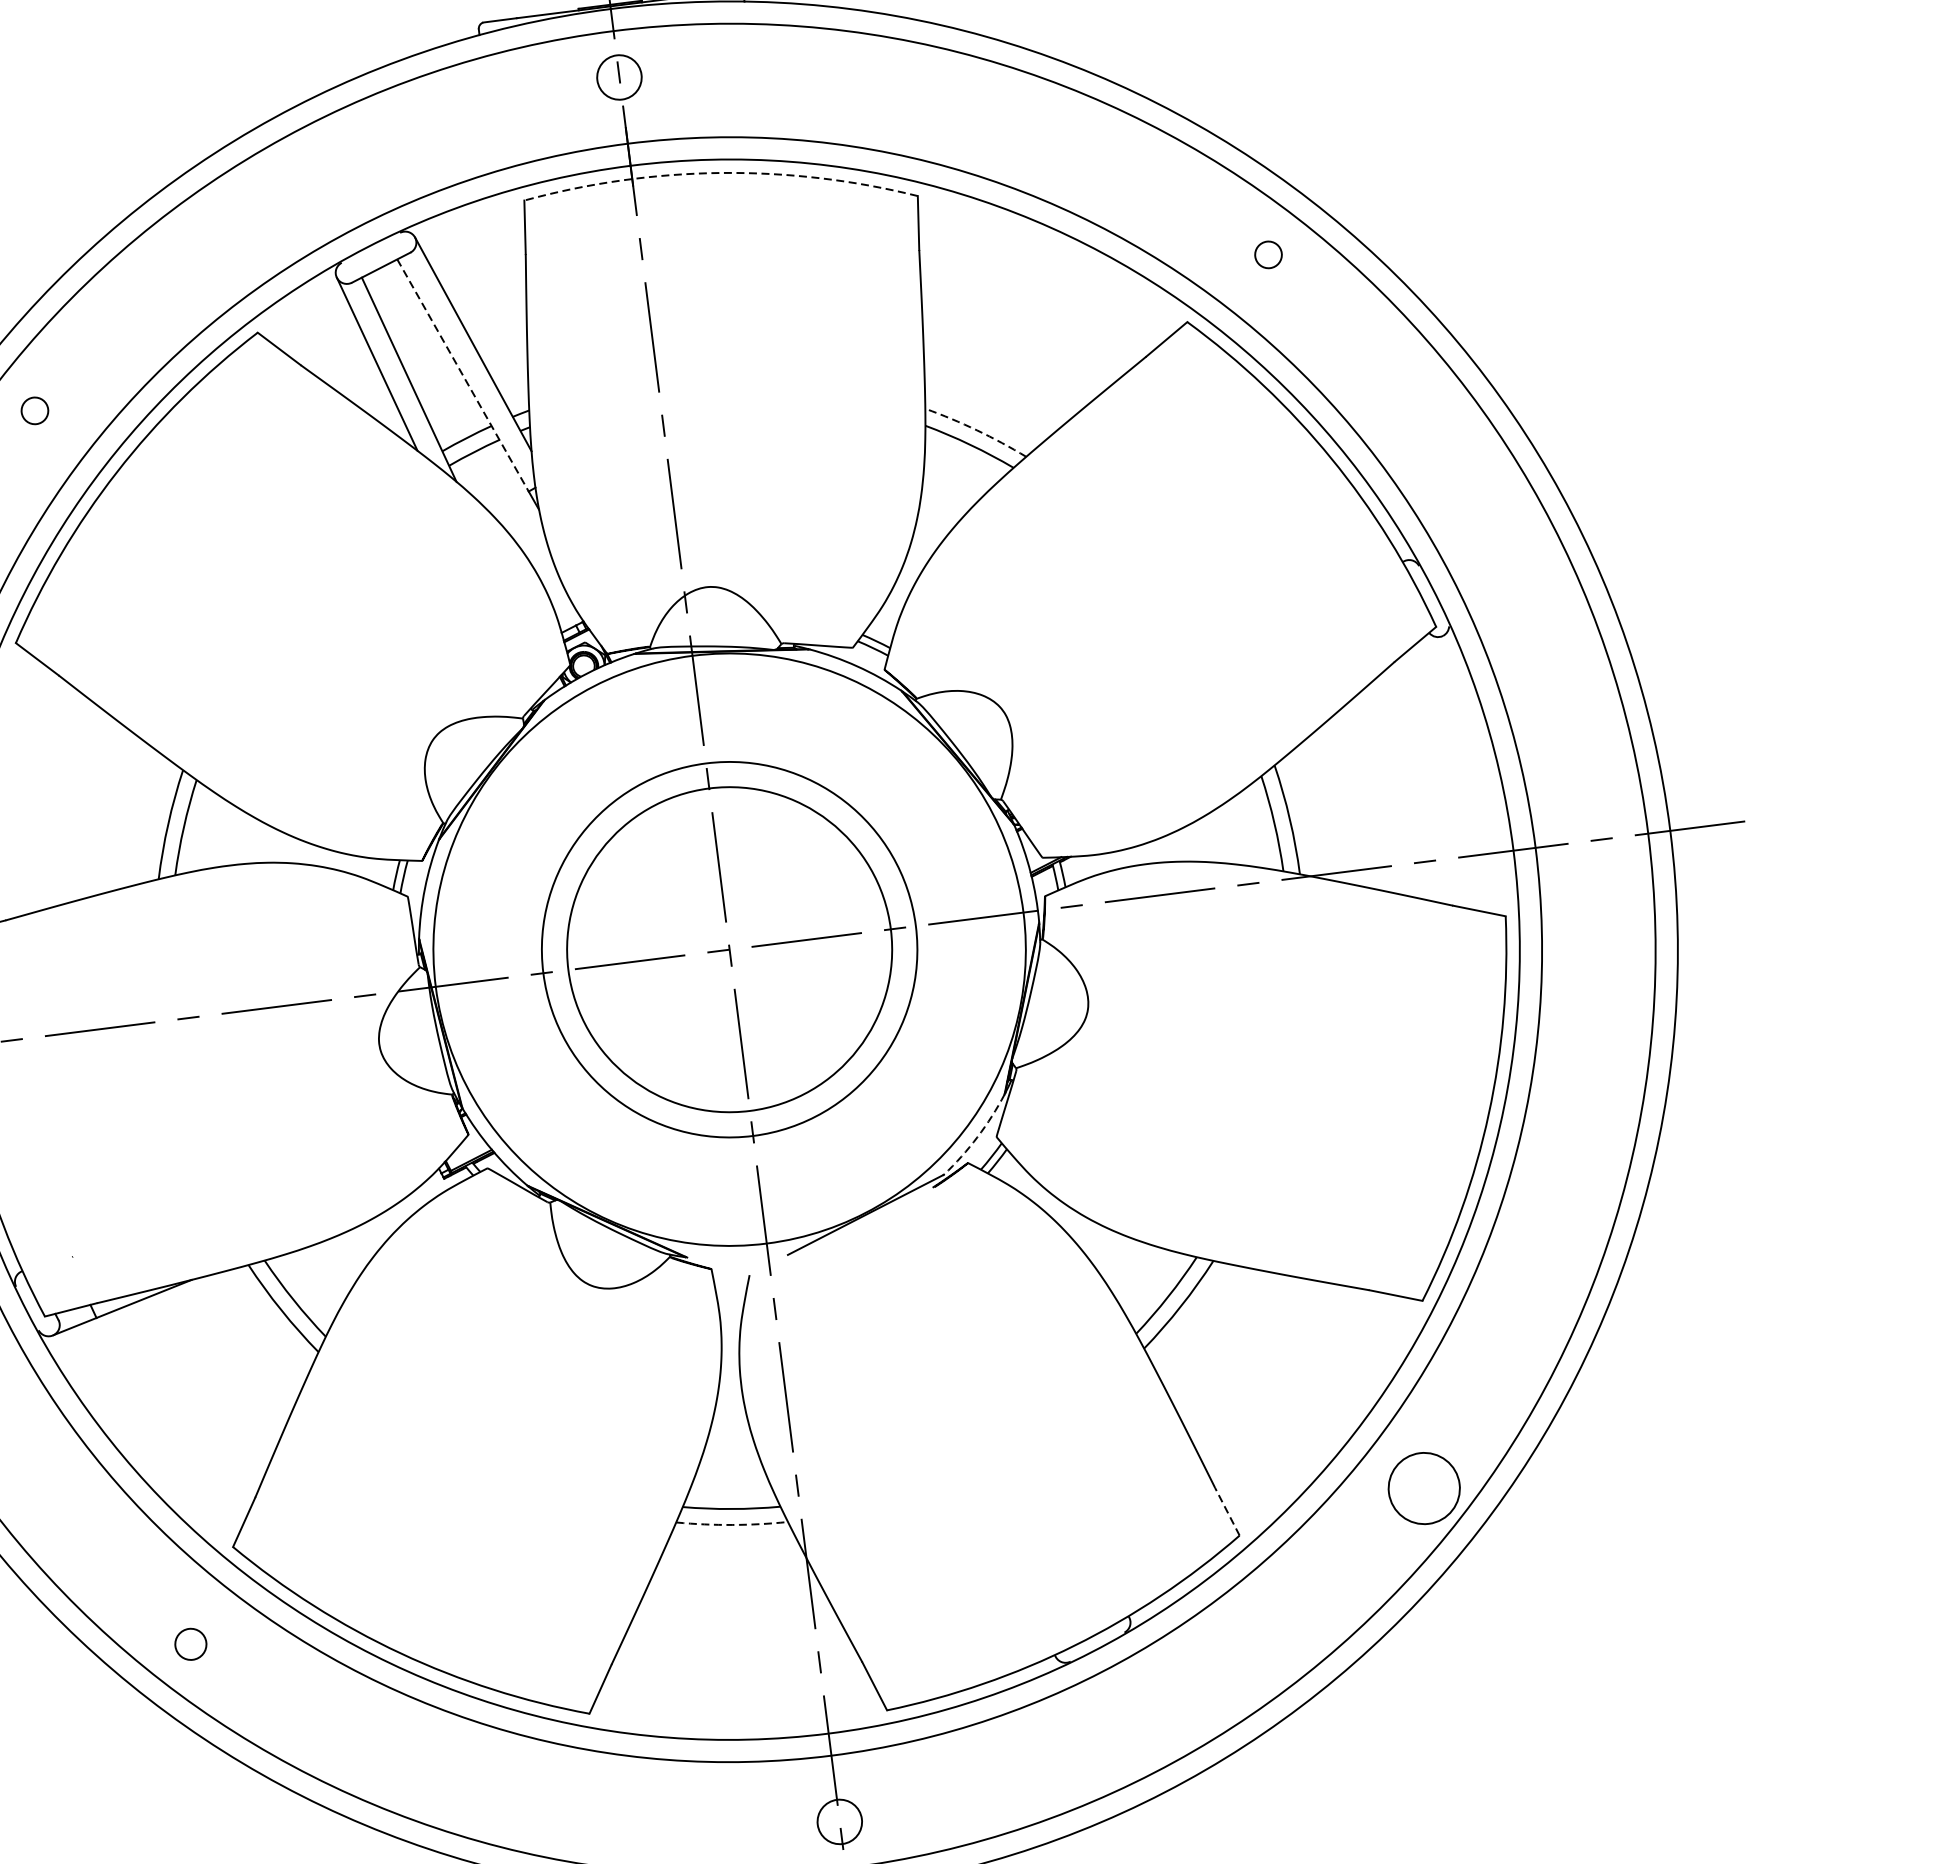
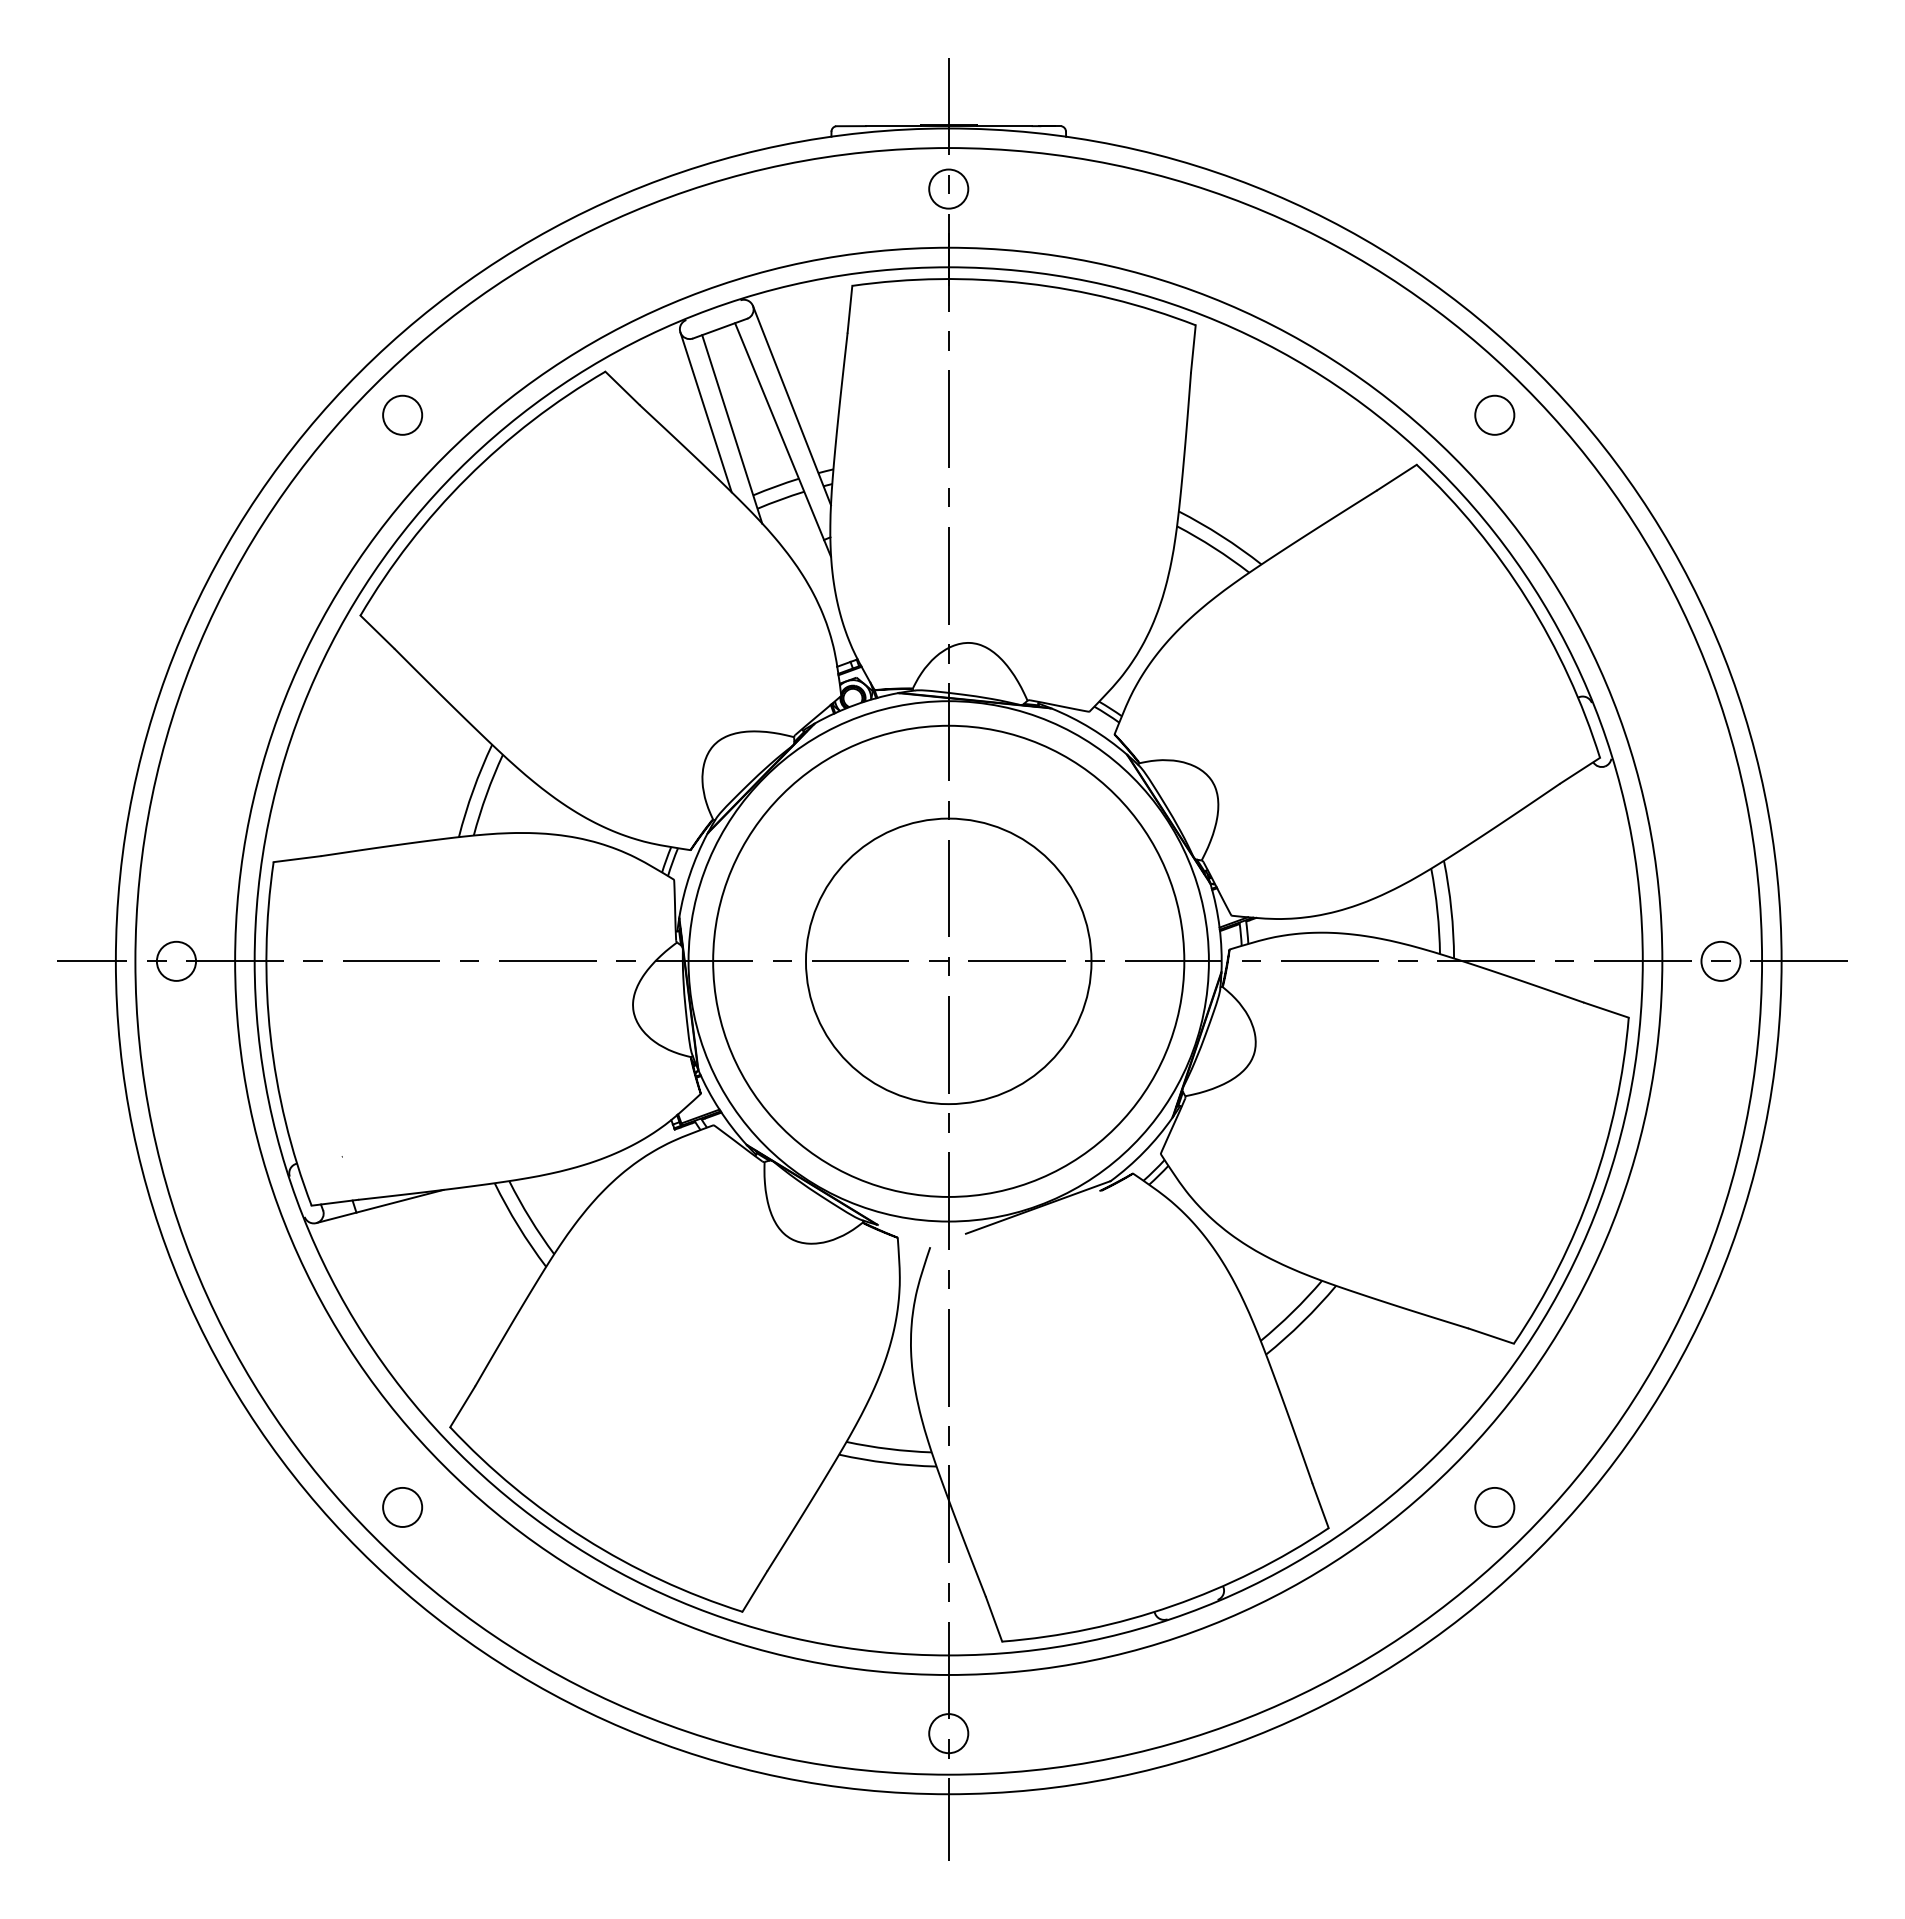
arc: (720, 173) -> (1026, 283), dashed -> solid
circle: (1268, 254) -> (1494, 414), size x1.67
line: (463, 376) -> (779, 432), dashed -> solid
circle: (34, 409) -> (402, 414), size x1.67
arc: (977, 430) -> (1221, 536), dashed -> solid
circle: (1601, 838) -> (1720, 960), added
circle: (729, 948) -> (948, 960), size x1.43
arc: (977, 1136) -> (1144, 1151), dashed -> solid
circle: (1423, 1487) -> (1494, 1506), size x0.62
line: (1227, 1512) -> (1320, 1506), dashed -> solid
arc: (731, 1524) -> (887, 1462), dashed -> solid
circle: (190, 1644) -> (402, 1507), size x1.43

